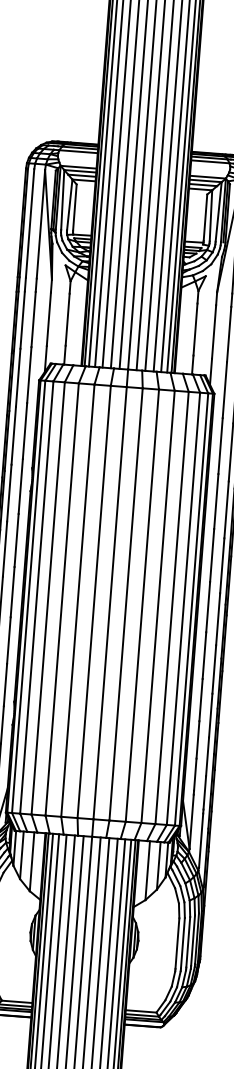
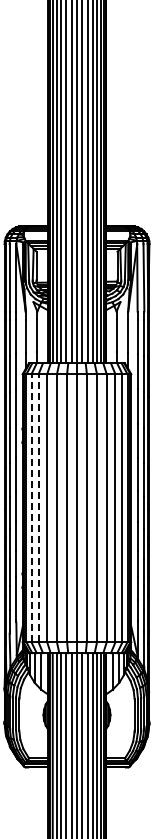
line: (36, 596) -> (31, 507), solid -> dashed
line: (48, 597) -> (38, 507), solid -> dashed

